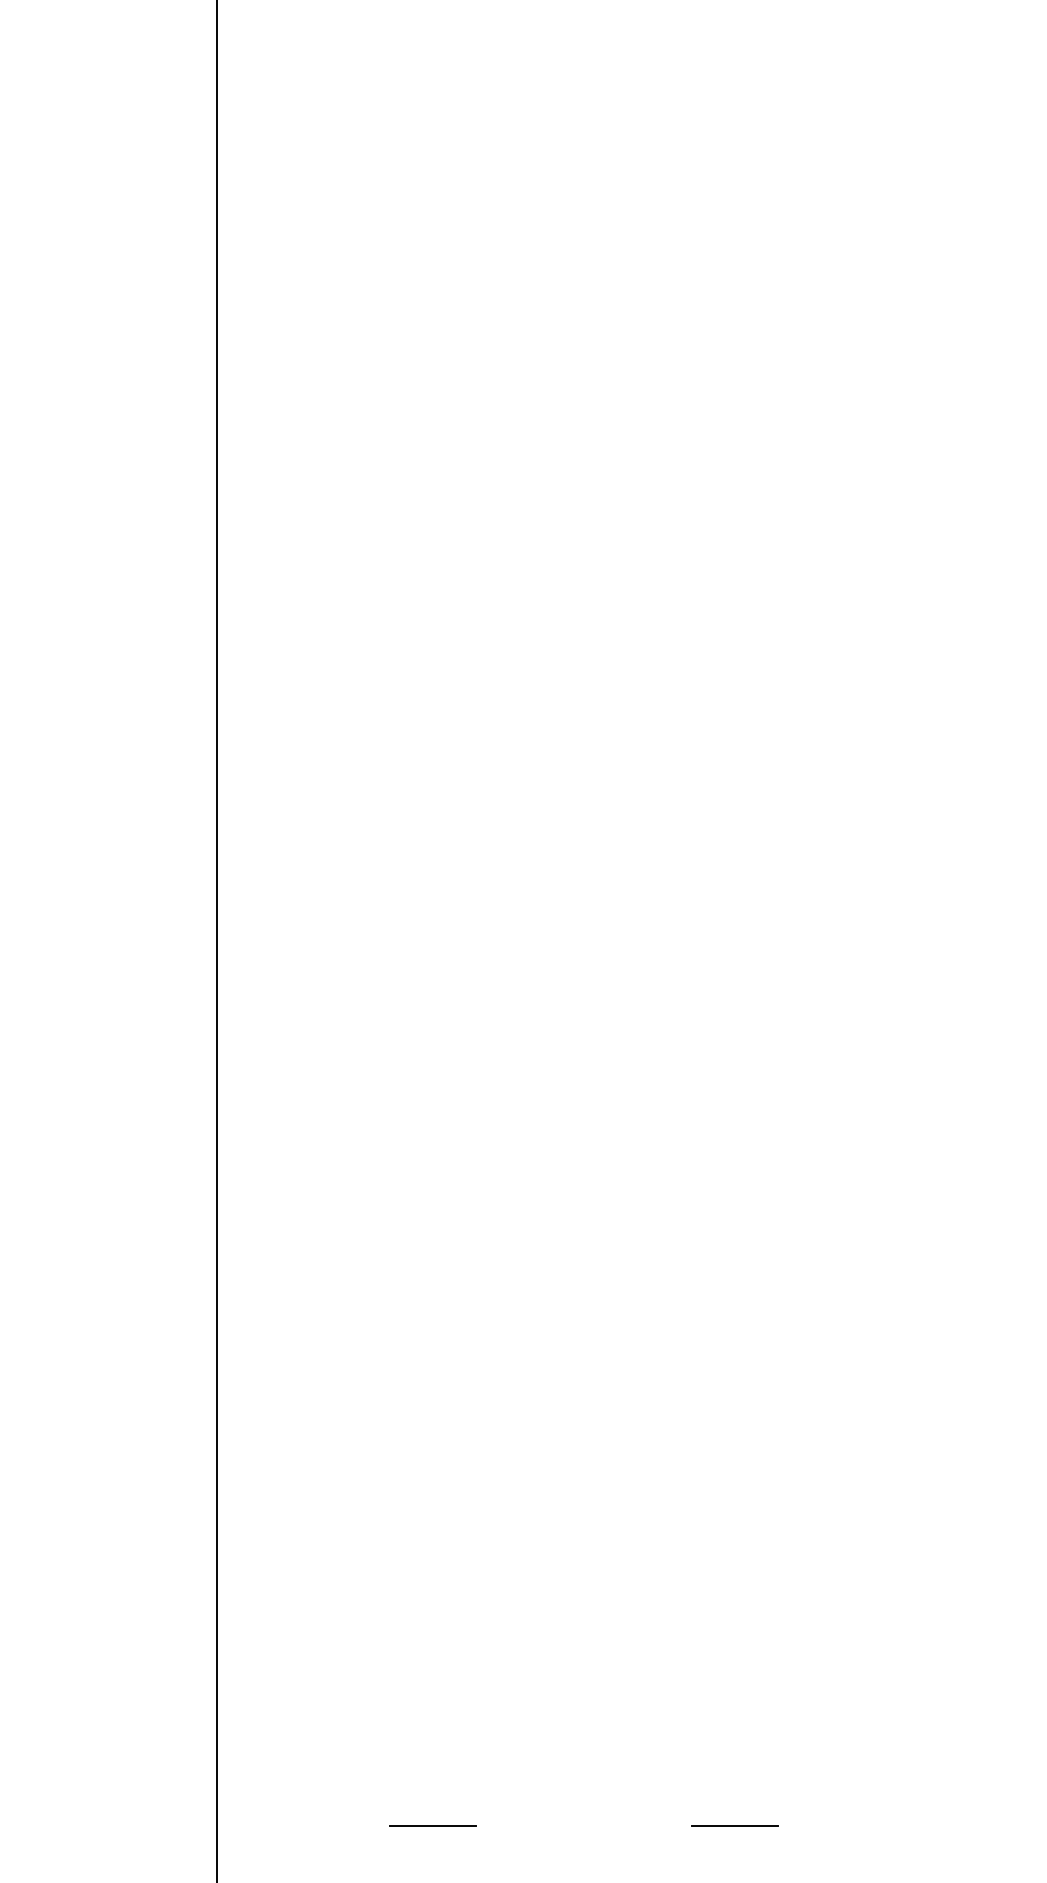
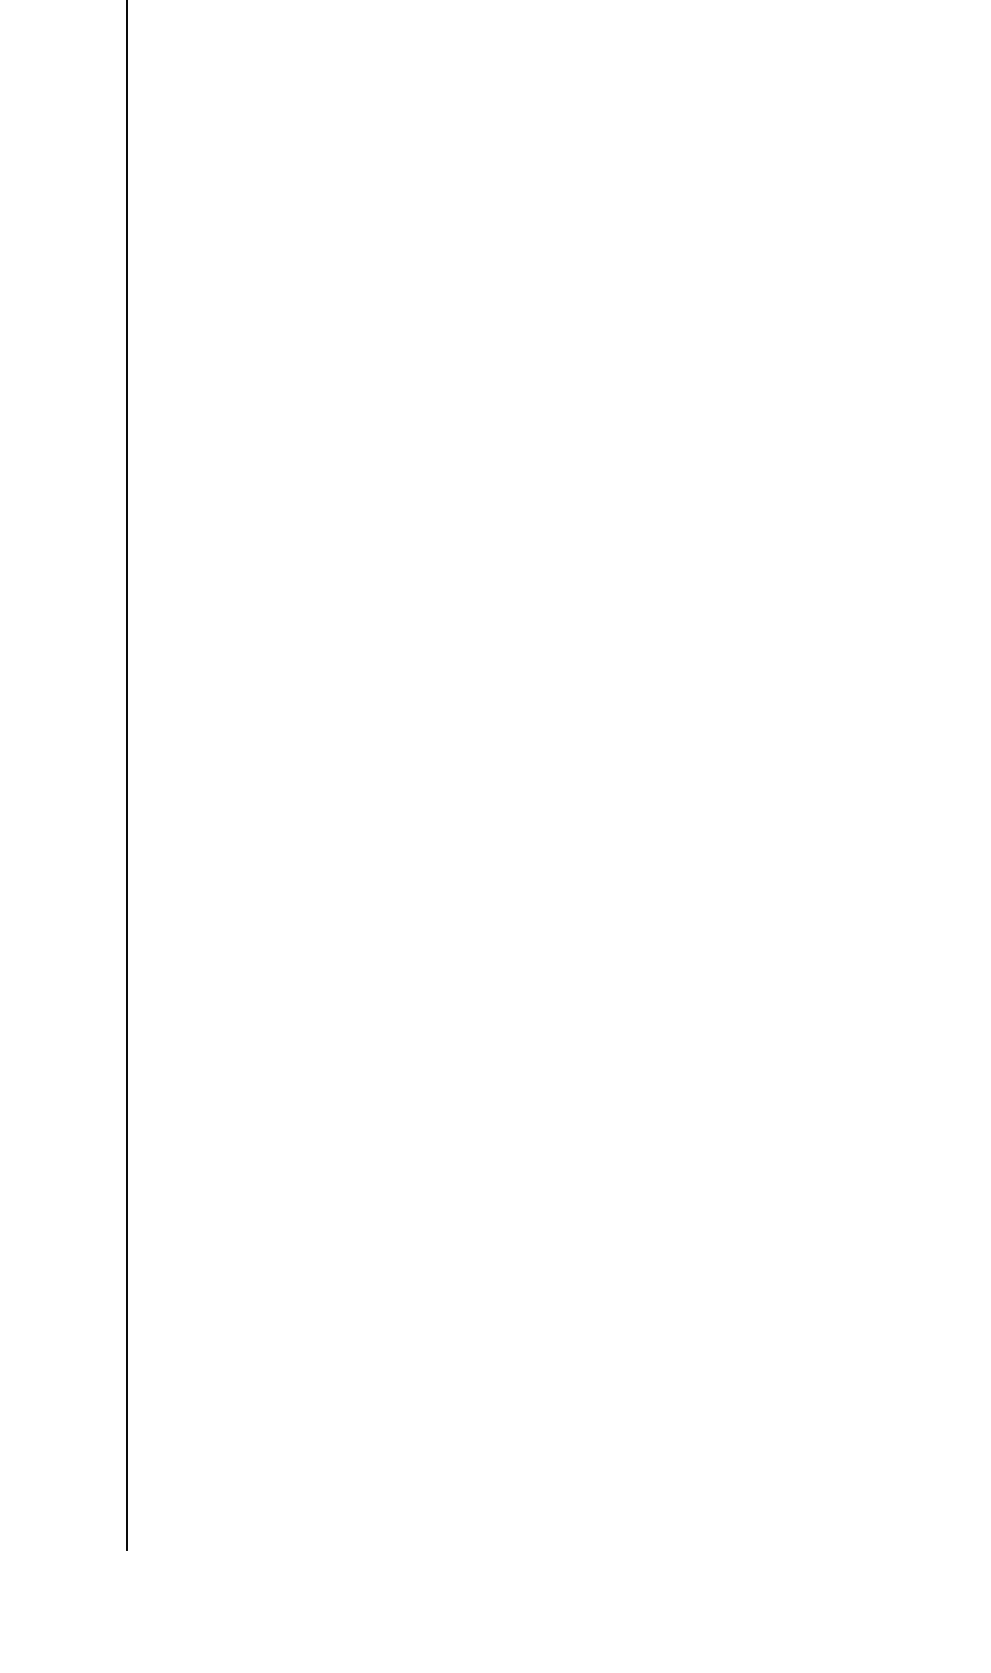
line: (432, 1826) -> (346, 1467), removed
line: (734, 1826) -> (654, 1467), removed

